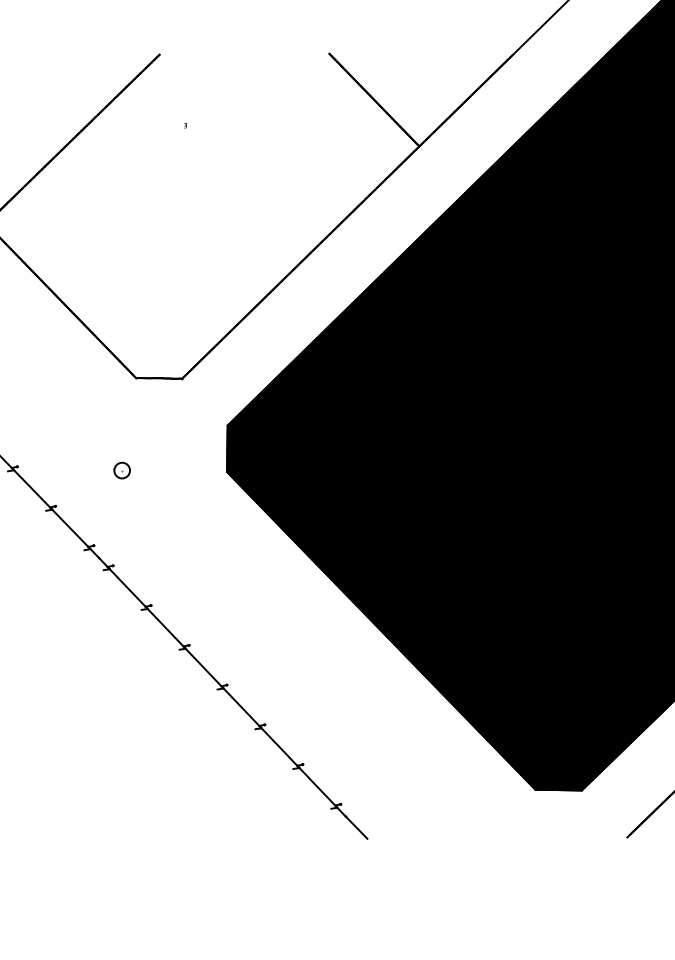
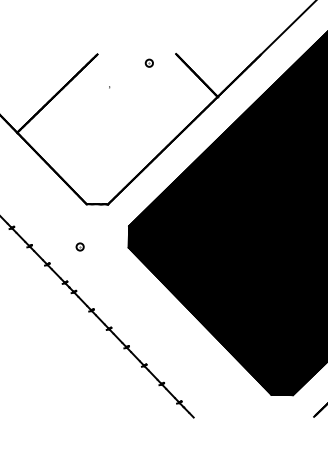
part: (269, 72) -> (148, 62), added

